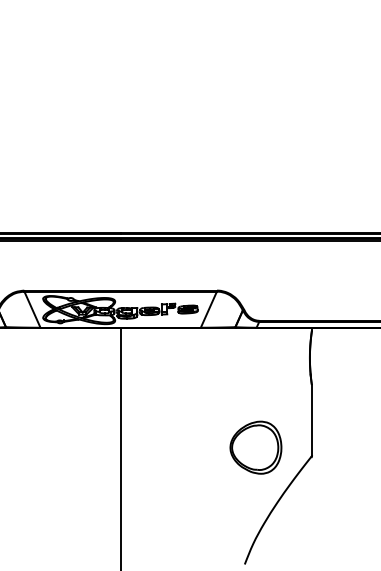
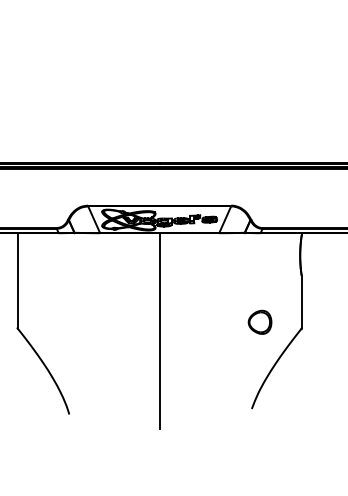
part: (255, 447) -> (259, 322), size x0.6

